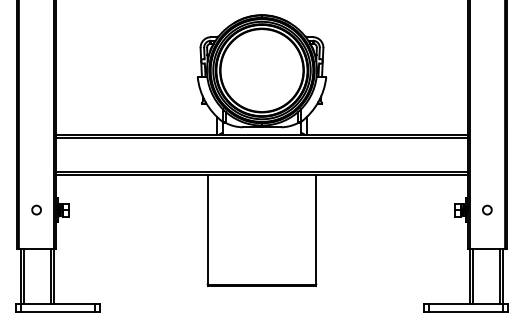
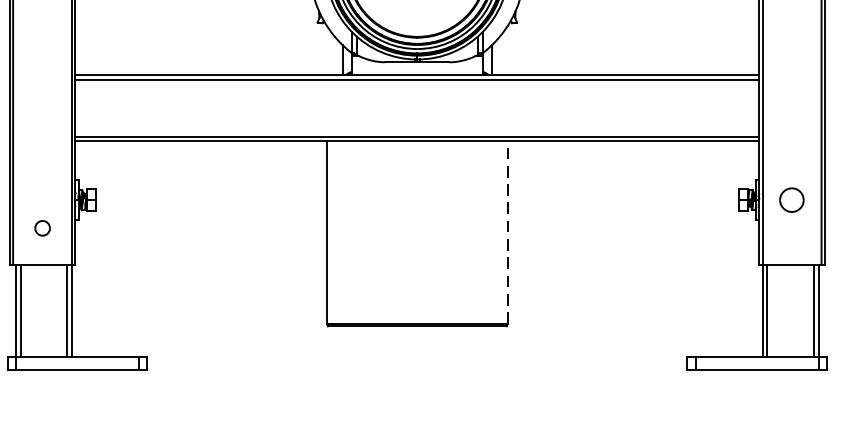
part: (36, 209) -> (42, 227), moved
part: (487, 209) -> (792, 199), size x1.6
line: (316, 229) -> (507, 232), solid -> dashed

